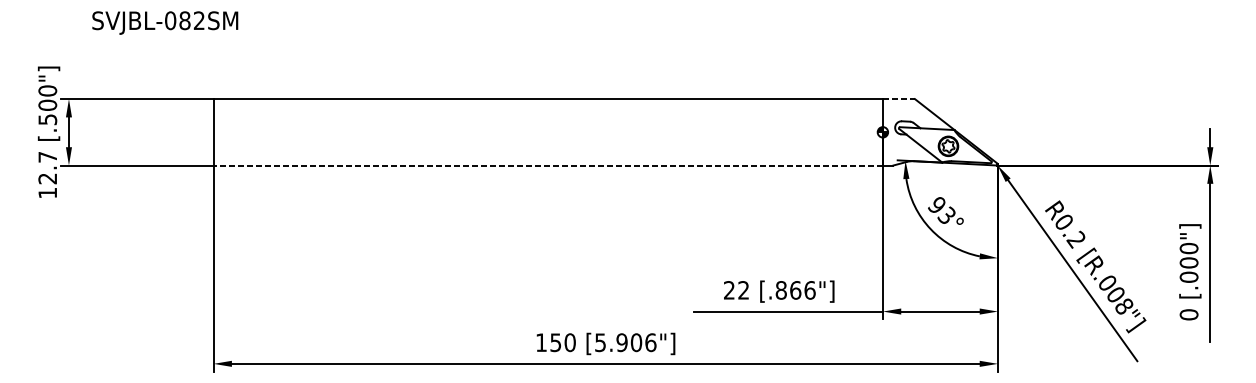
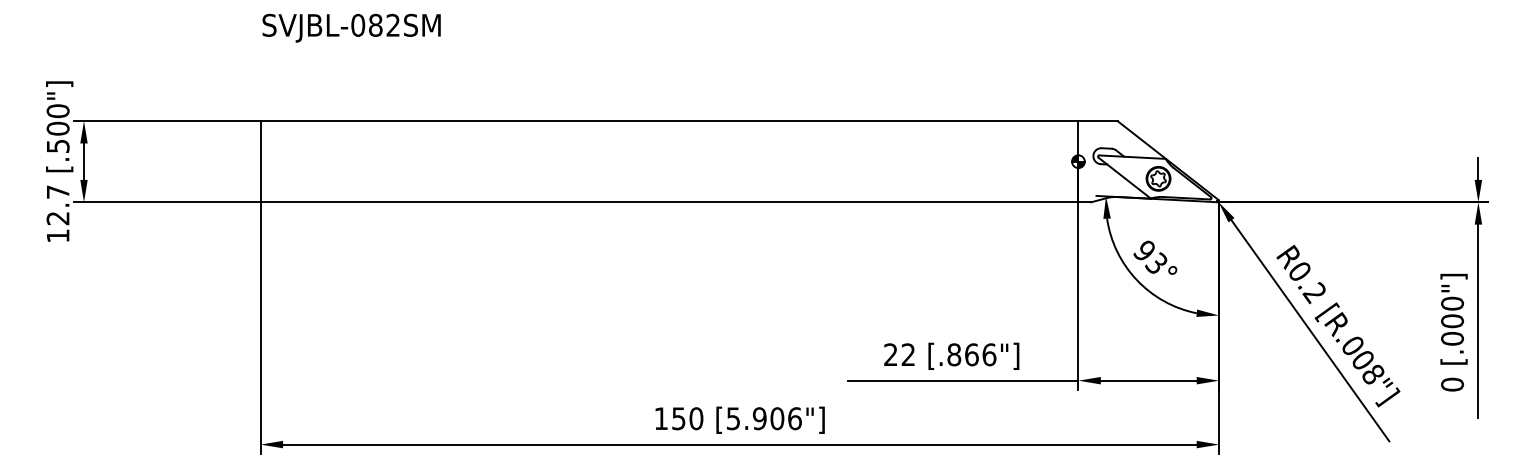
text: (165, 22) -> (351, 27), moved
line: (899, 99) -> (1098, 121), dashed -> solid
line: (548, 165) -> (669, 202), dashed -> solid

